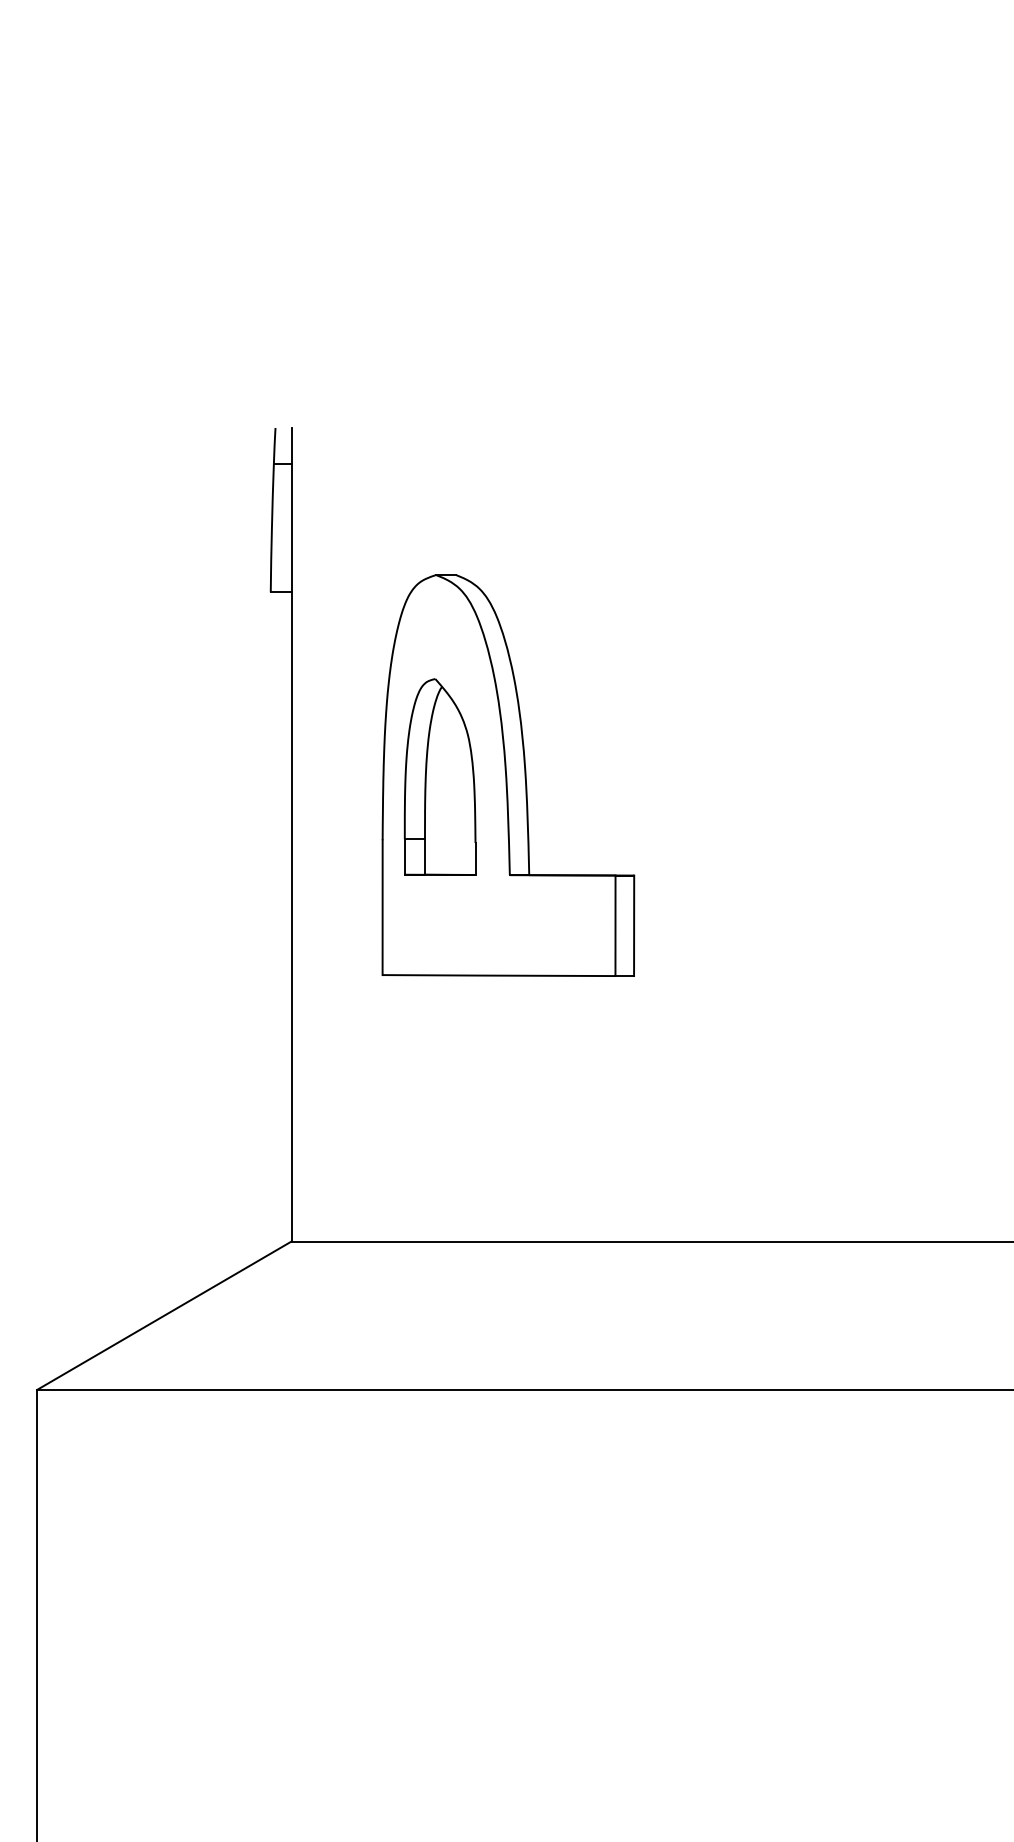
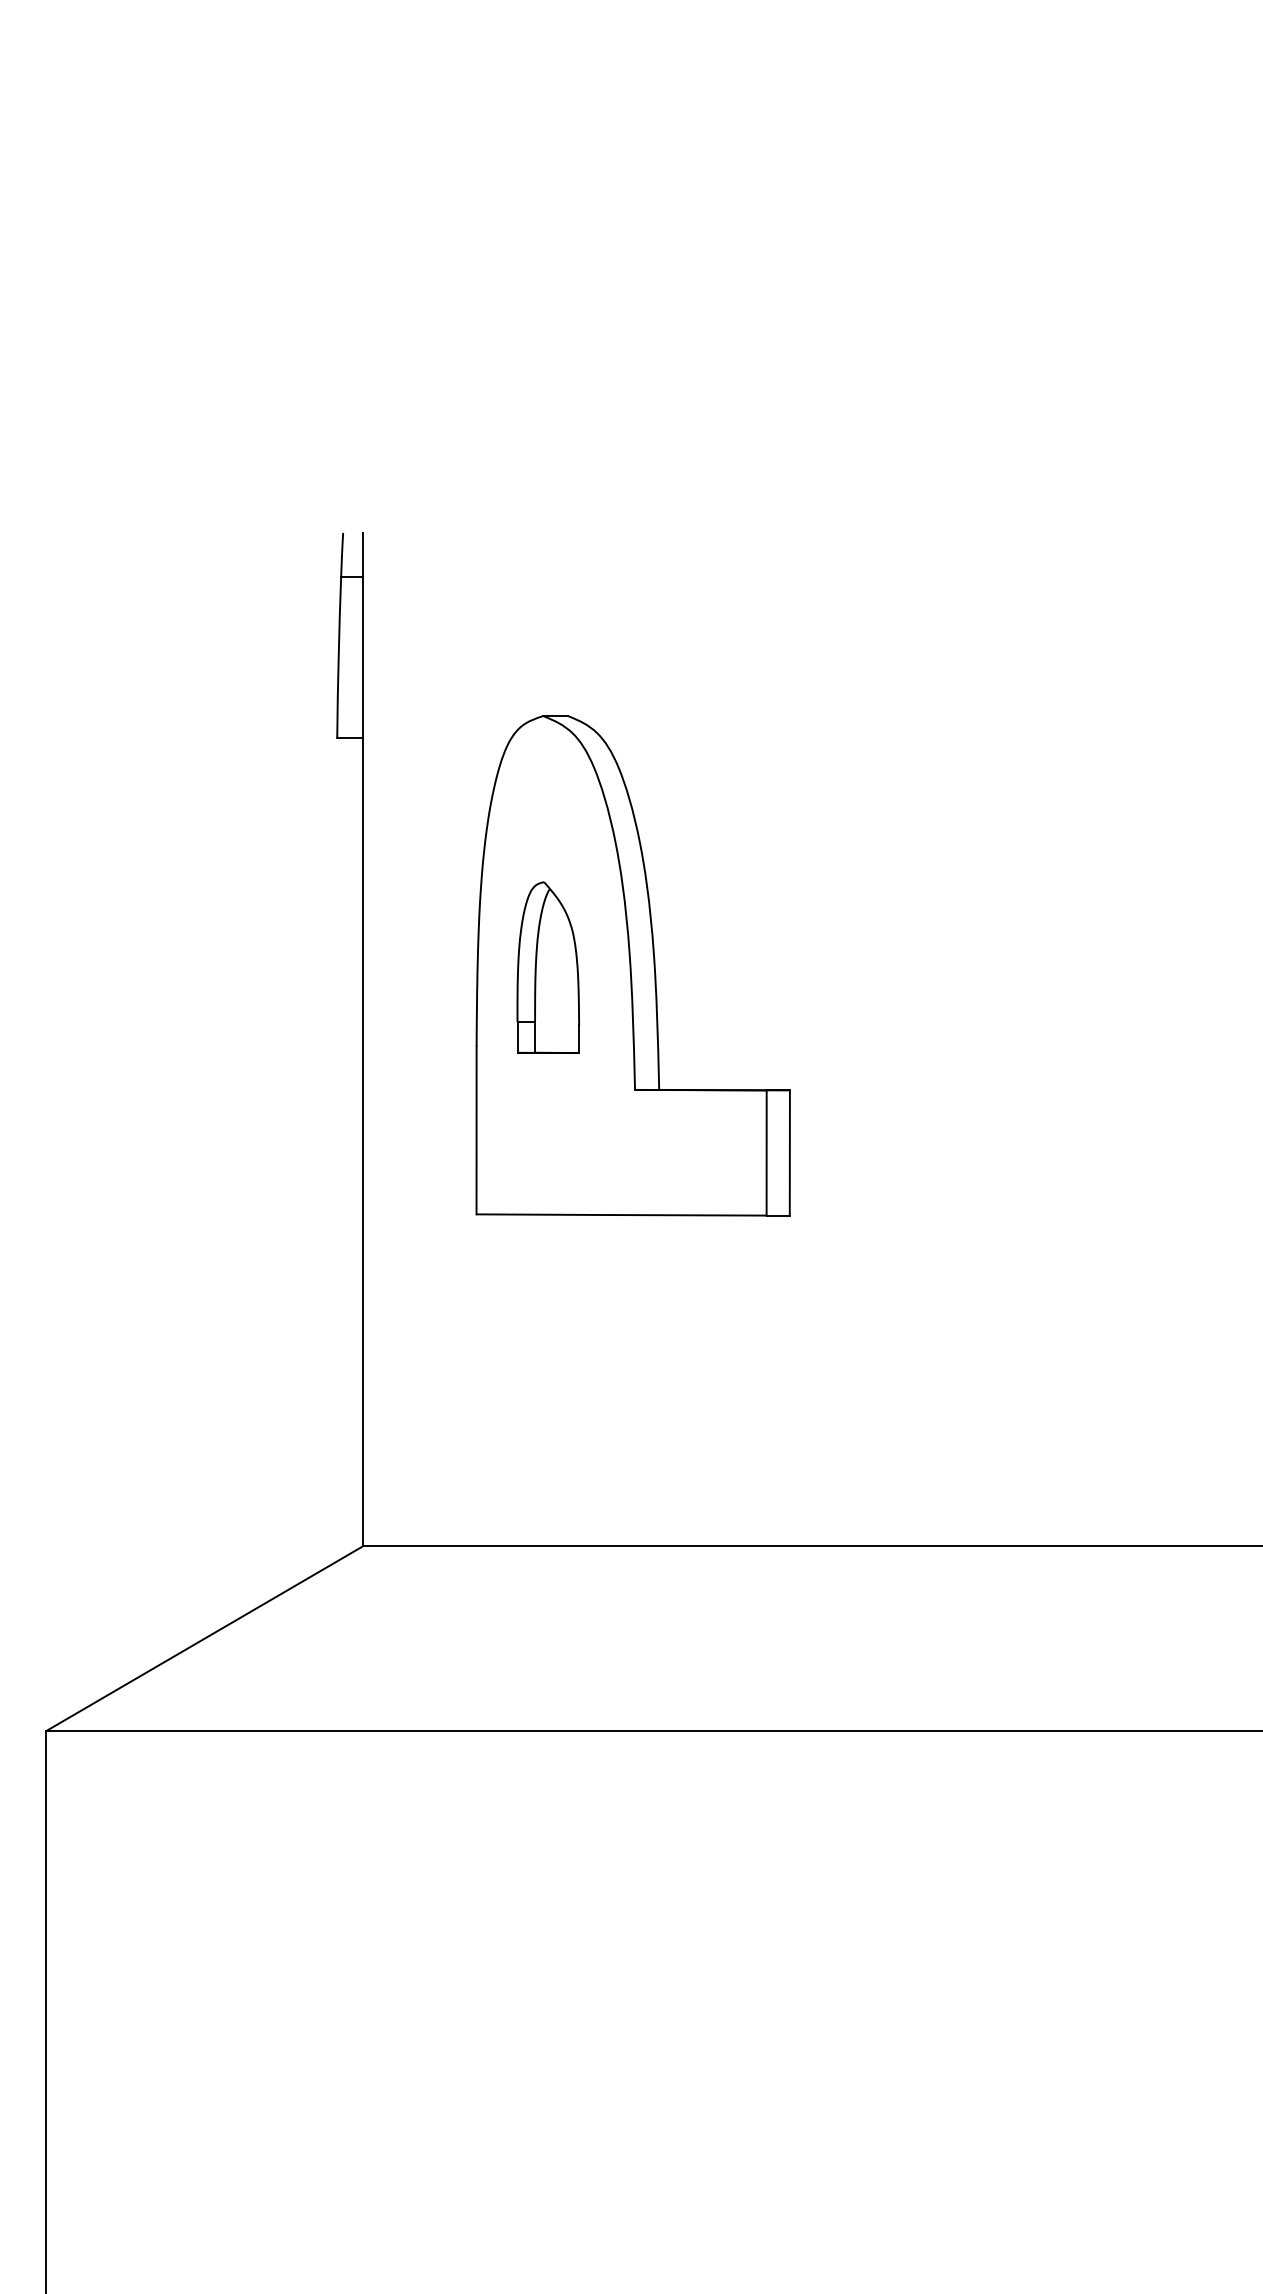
part: (440, 776) -> (548, 967), size x0.7

